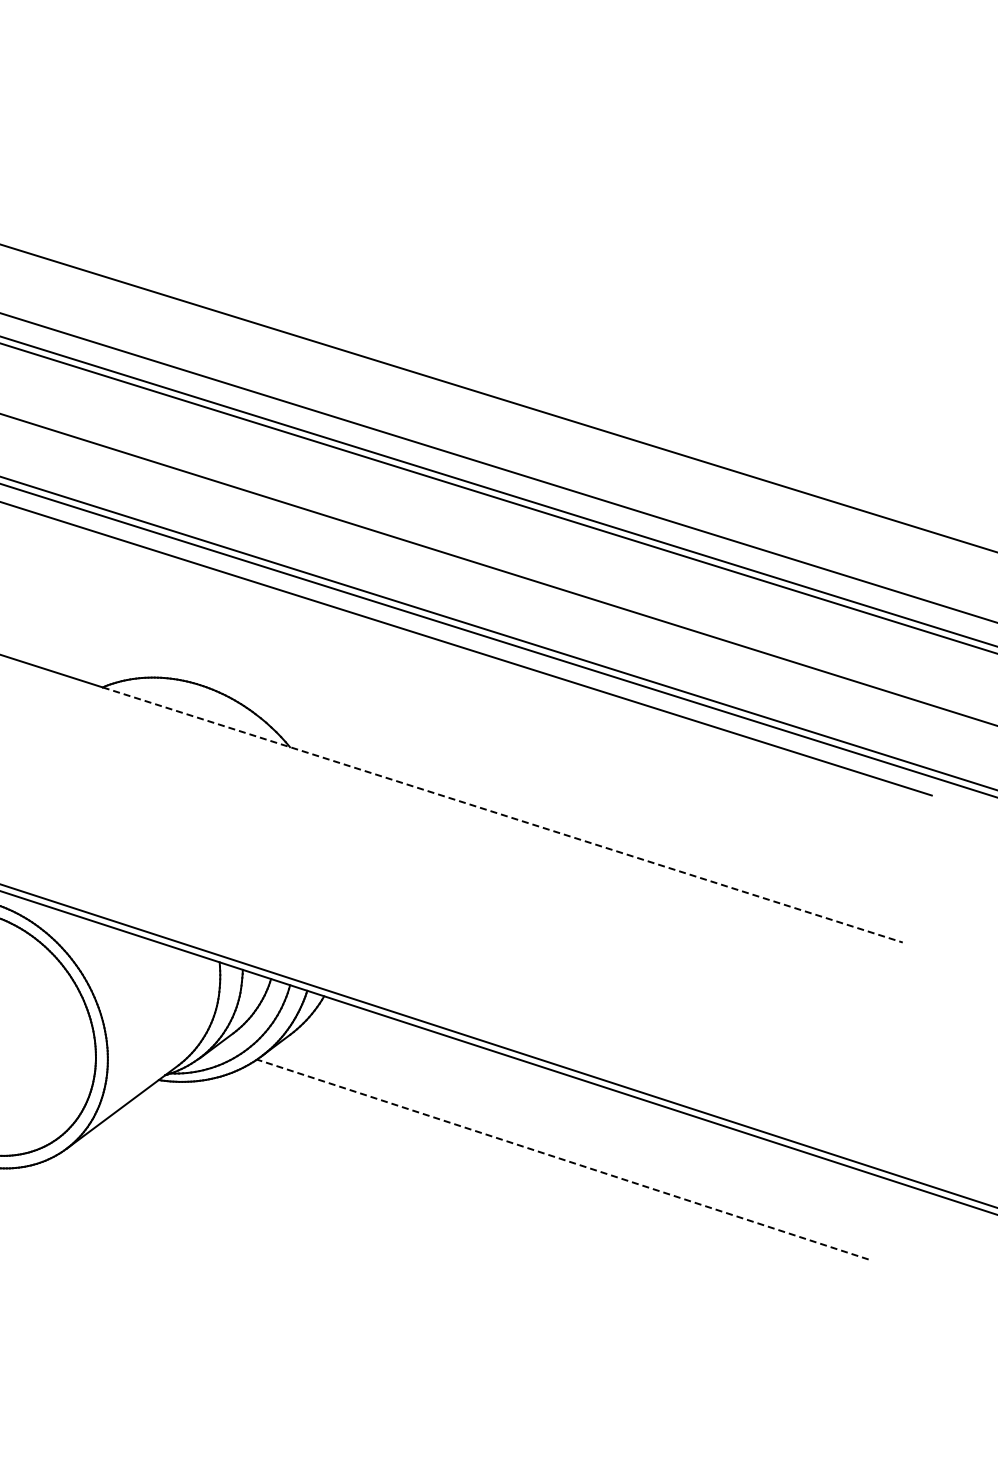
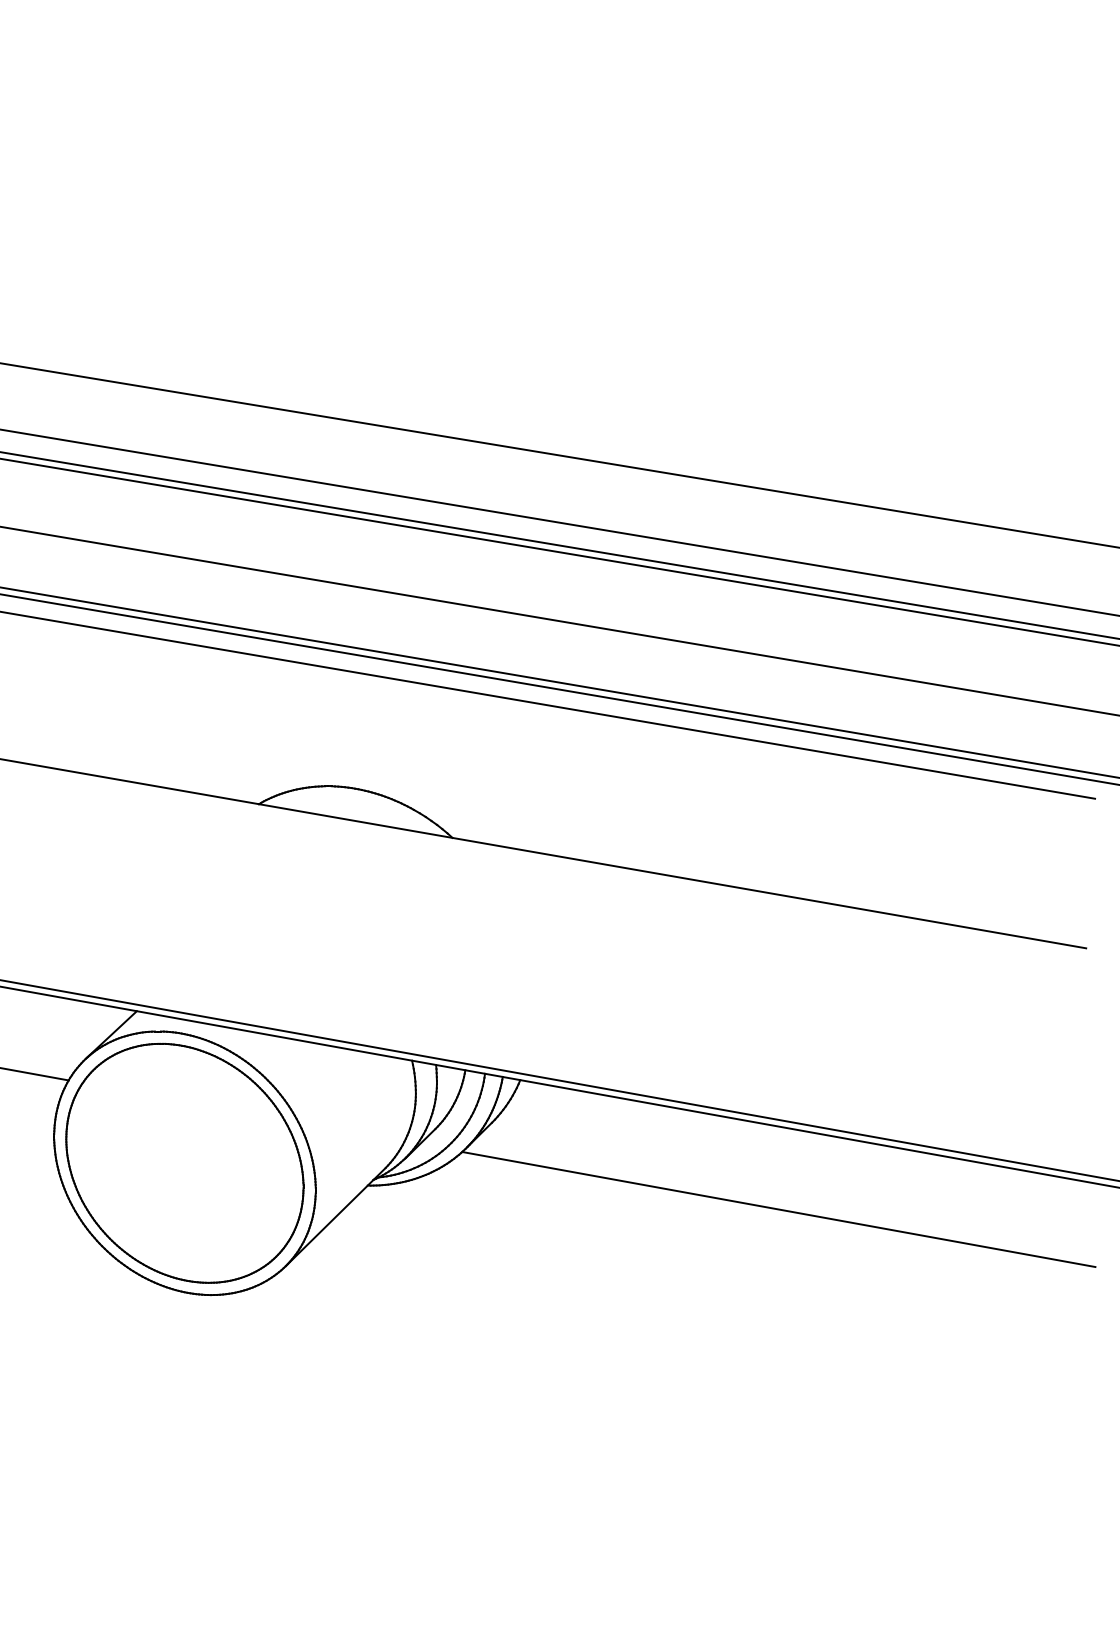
line: (502, 815) -> (672, 876), dashed -> solid
line: (562, 1159) -> (778, 1209), dashed -> solid

